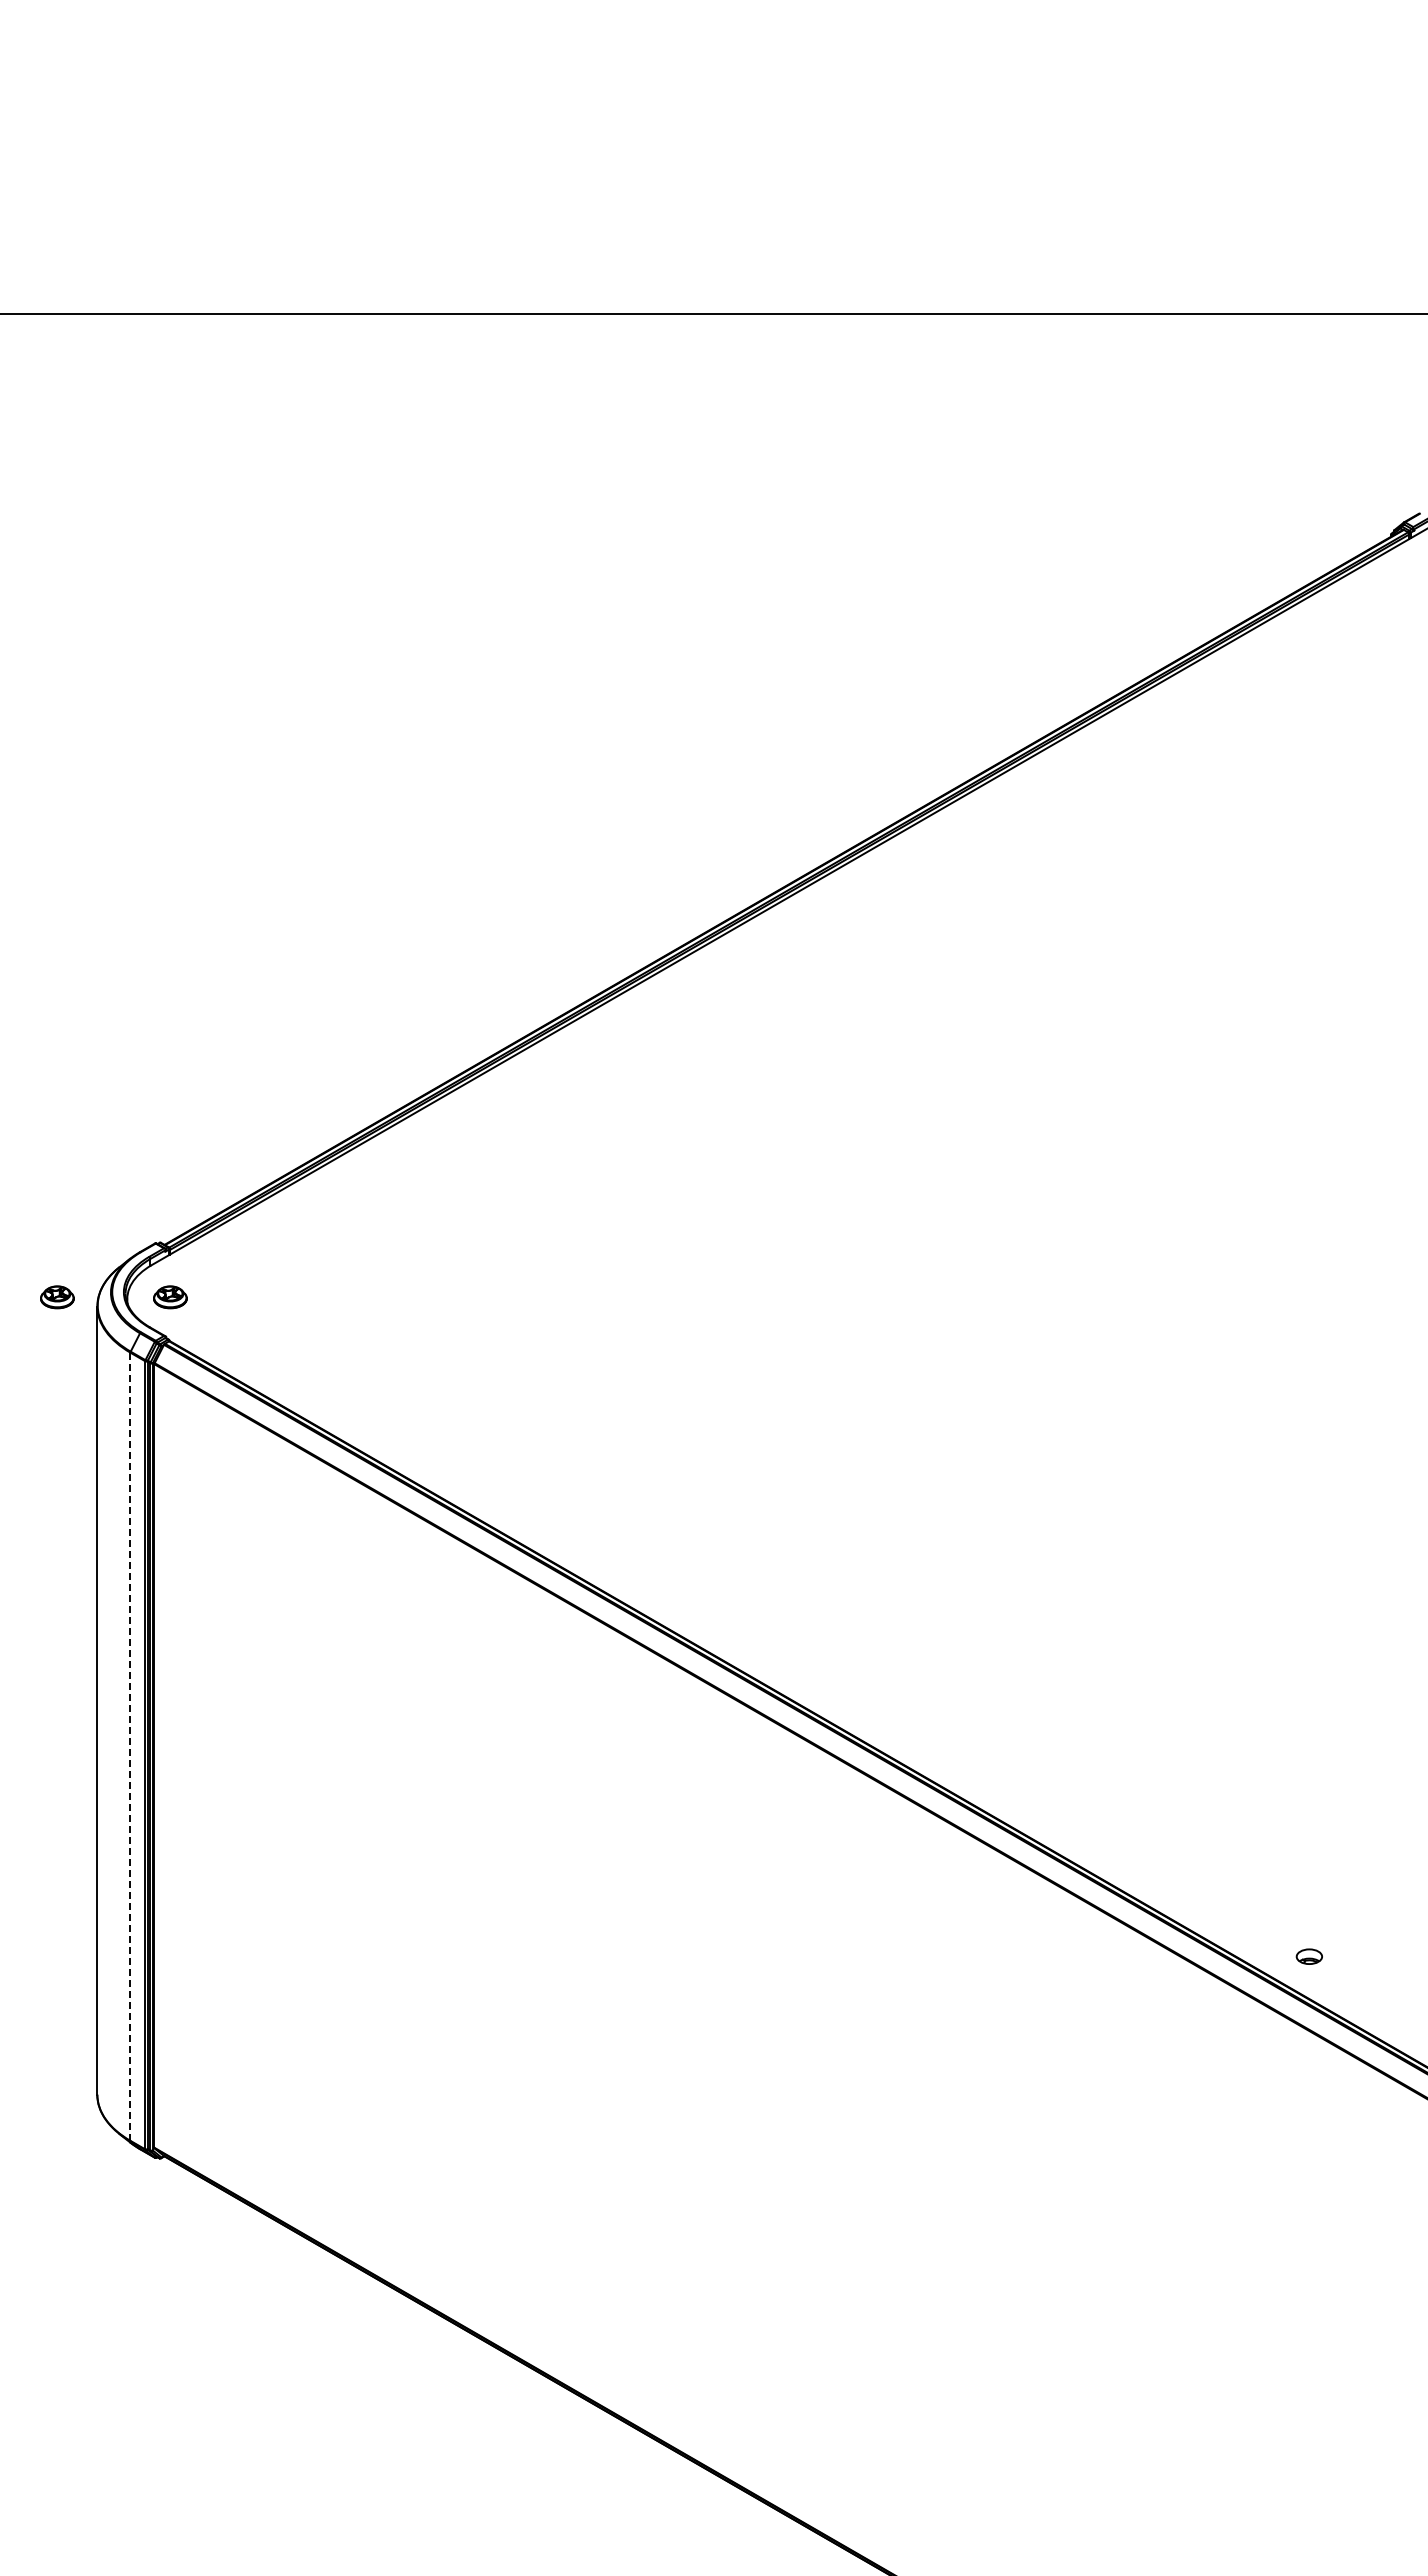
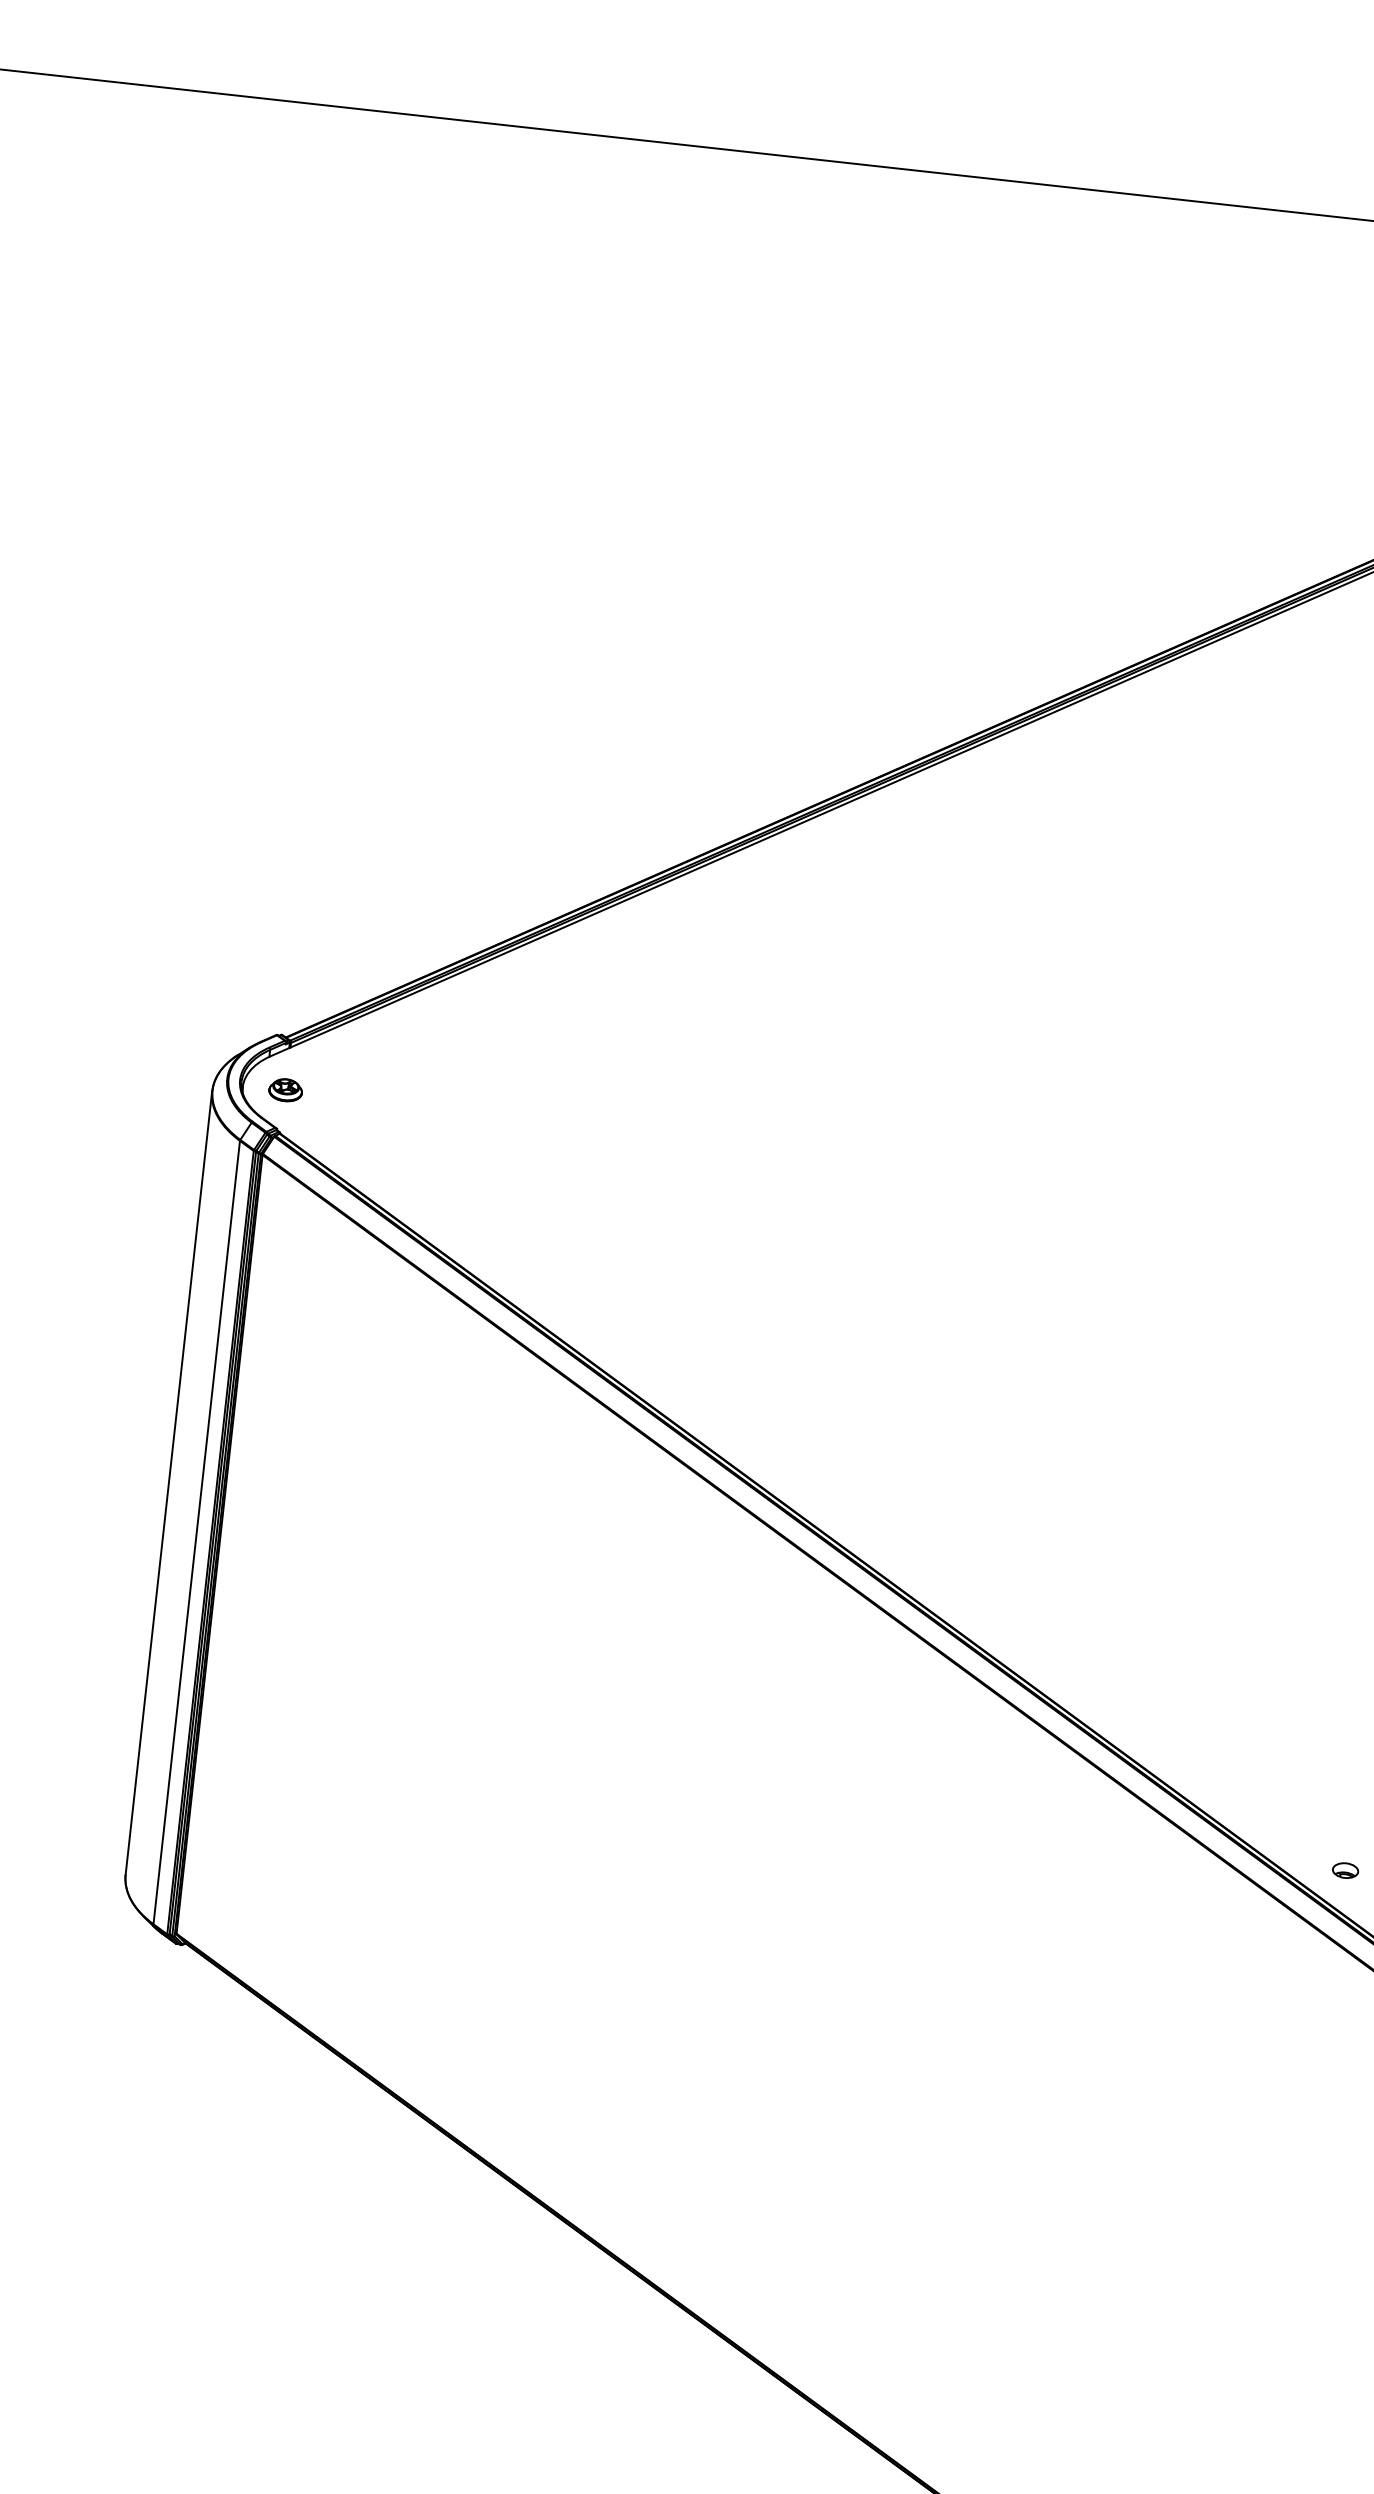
part: (57, 1297) -> (173, 1078), removed
line: (130, 1746) -> (196, 1532), dashed -> solid

